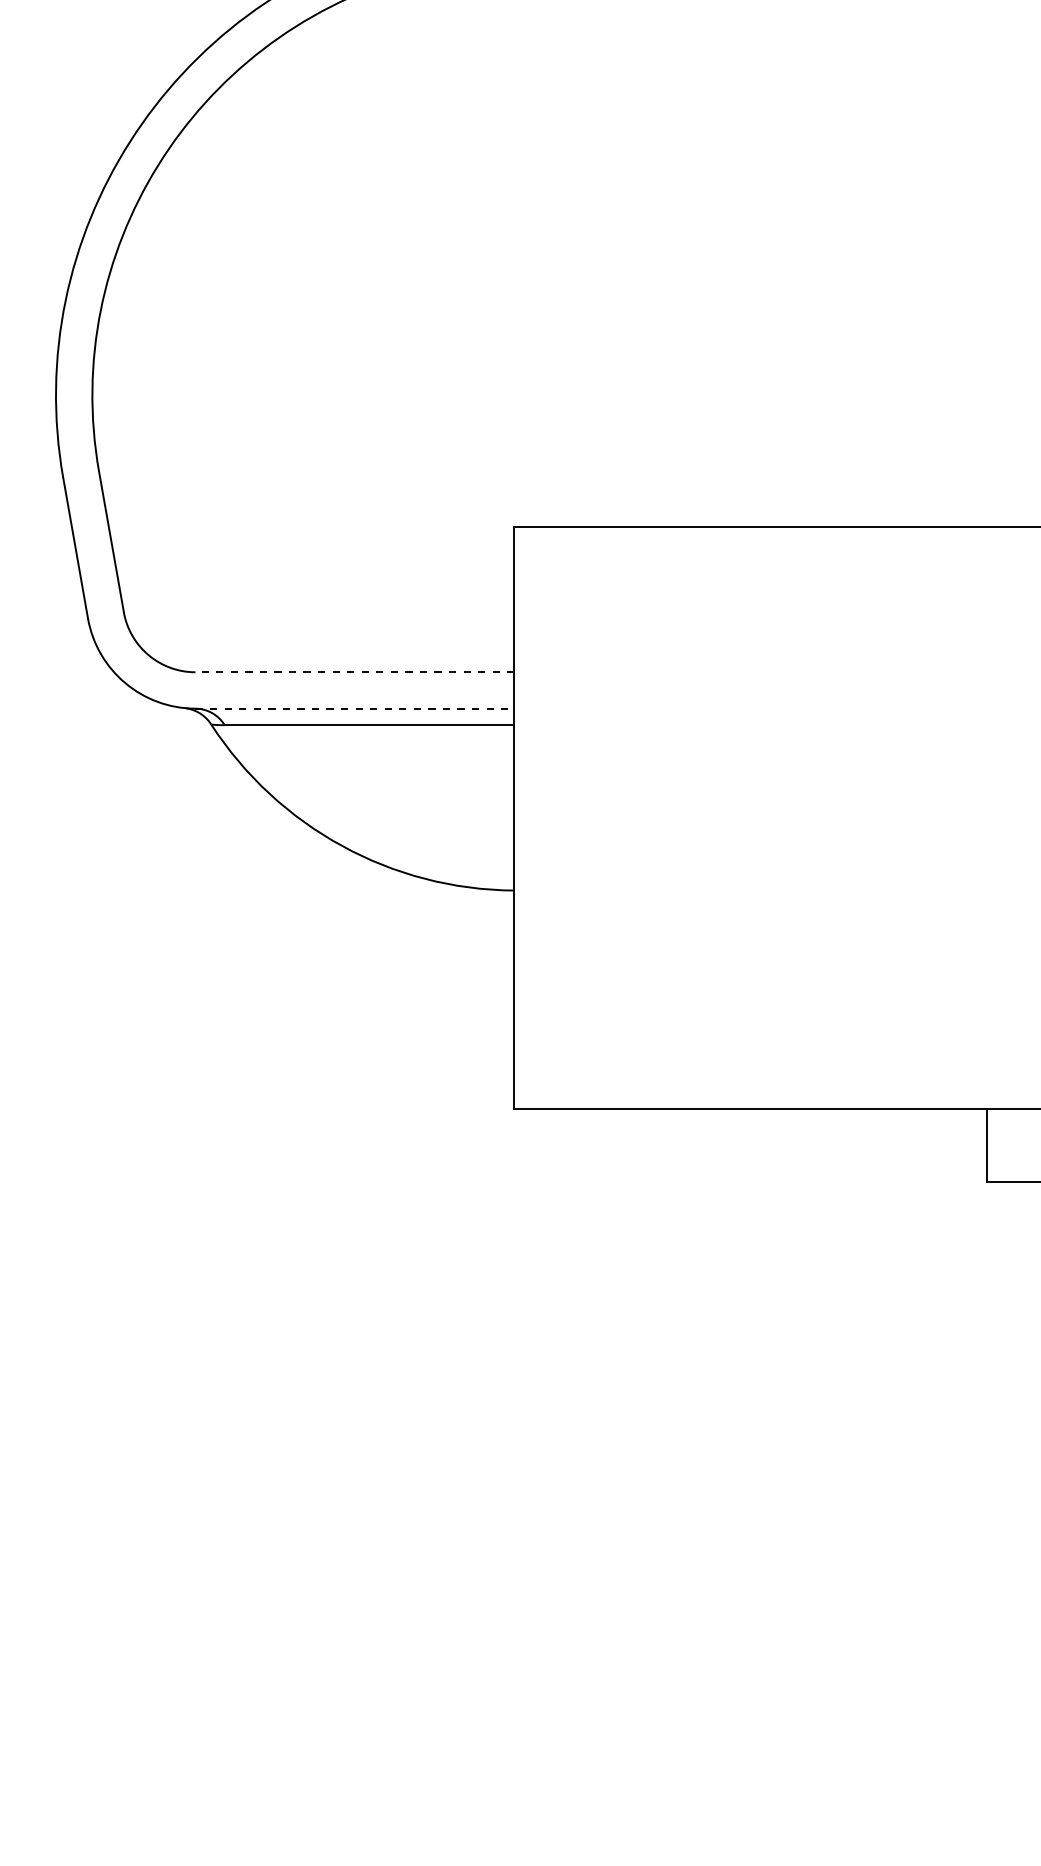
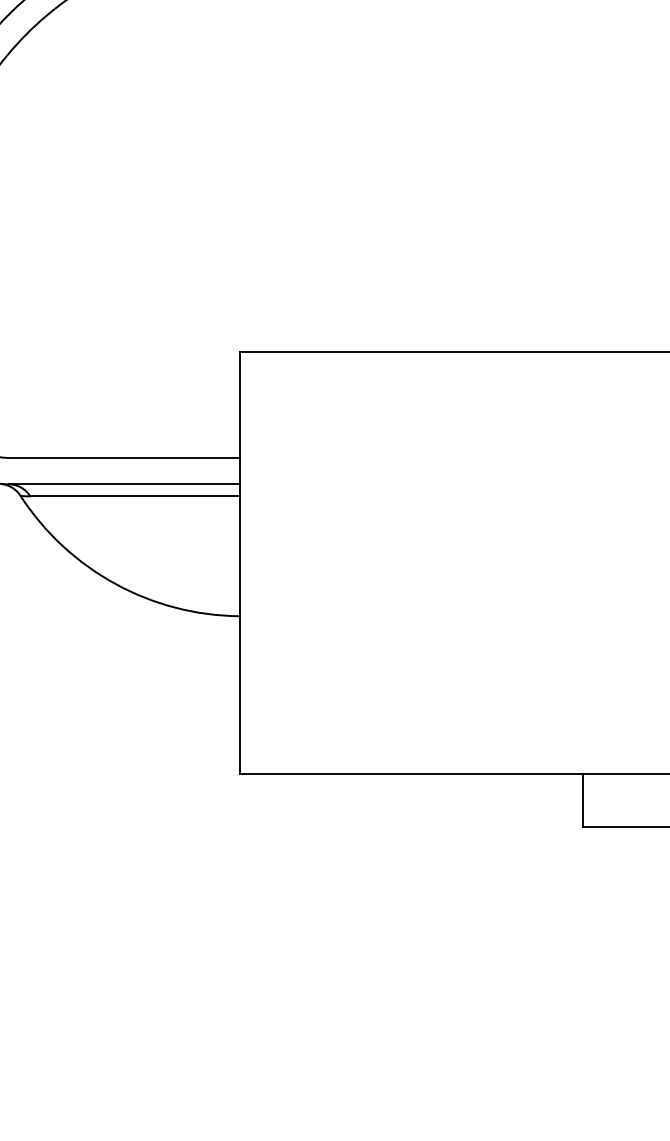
line: (354, 672) -> (124, 458), dashed -> solid
line: (355, 708) -> (125, 484), dashed -> solid

